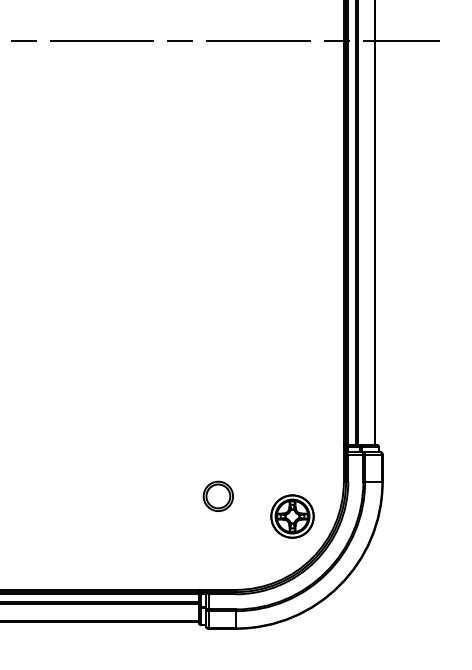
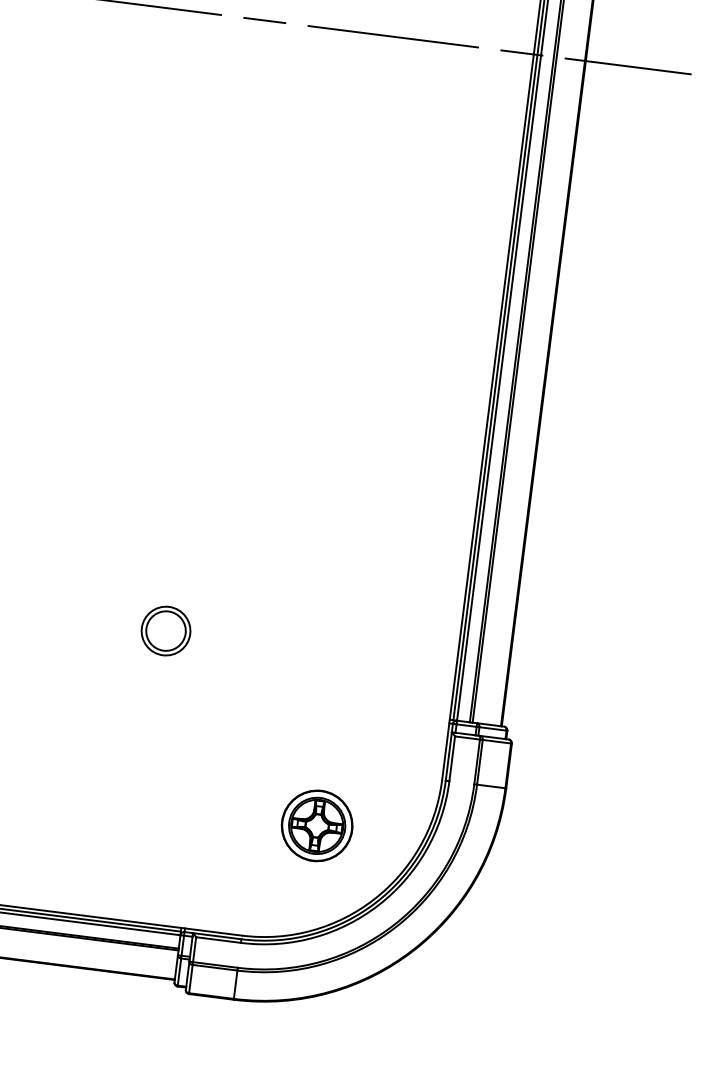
part: (217, 495) -> (164, 629), moved
part: (292, 516) -> (317, 825), moved

